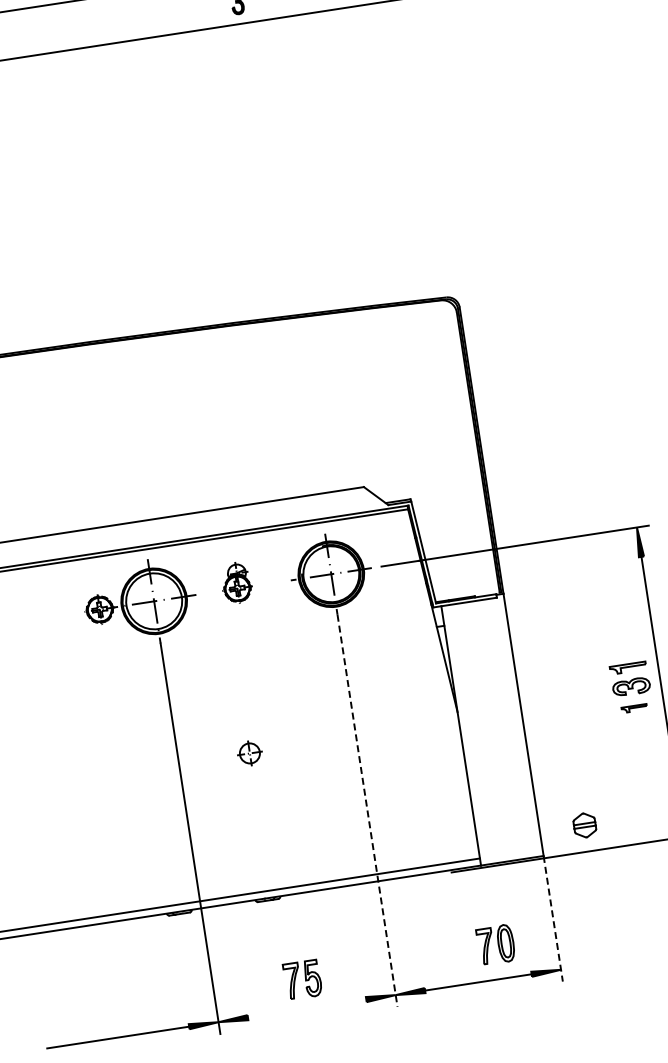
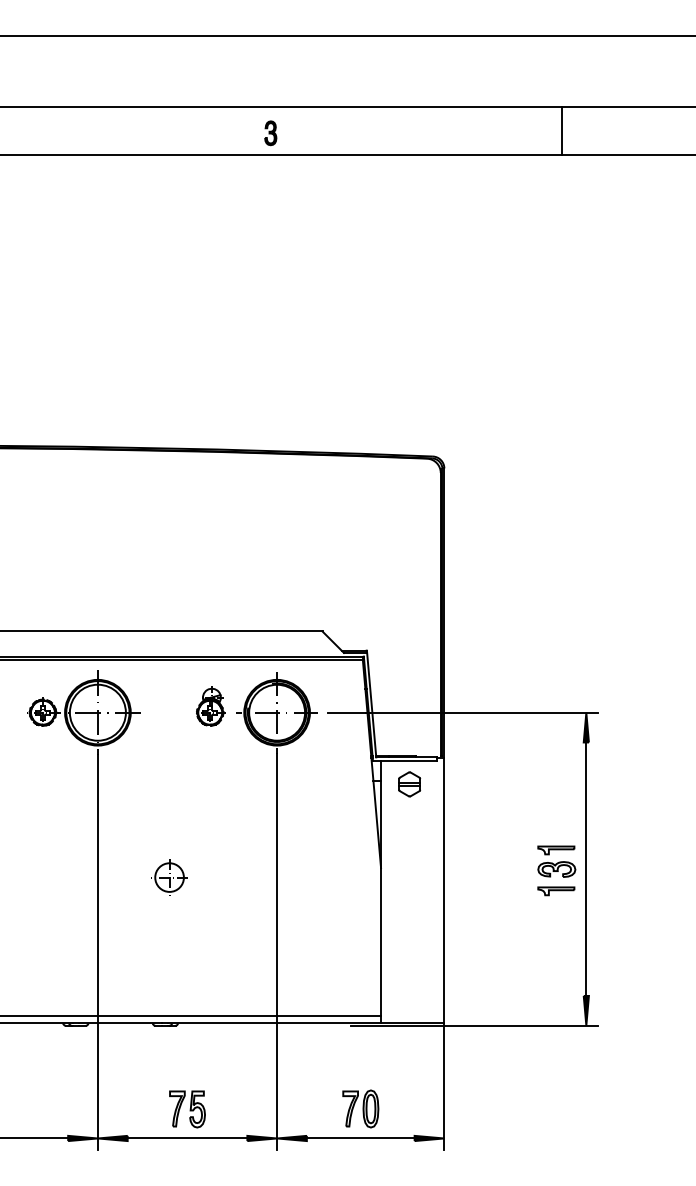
part: (236, 582) -> (210, 706), moved
part: (634, 708) -> (556, 891), size x1.43
part: (249, 753) -> (169, 877), size x1.43
line: (367, 811) -> (277, 952), dashed -> solid
part: (584, 825) -> (409, 784), moved
line: (553, 918) -> (444, 1086), dashed -> solid
part: (495, 944) -> (360, 1108), moved
line: (307, 1008) -> (187, 1138), added

